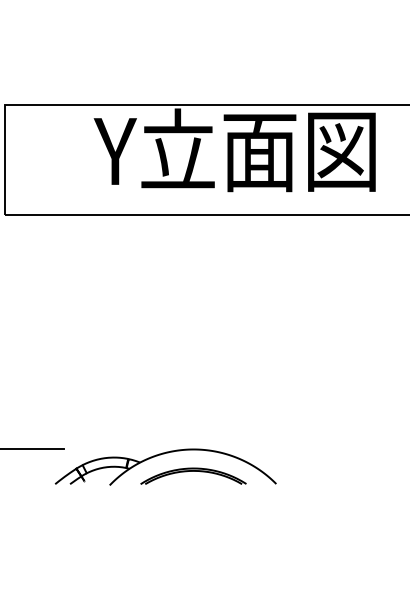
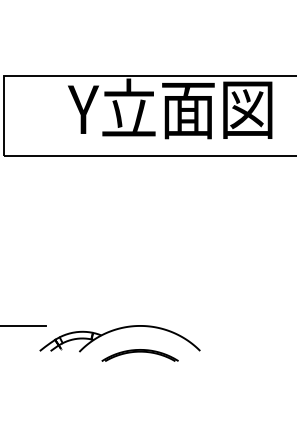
part: (193, 475) -> (140, 354), moved

